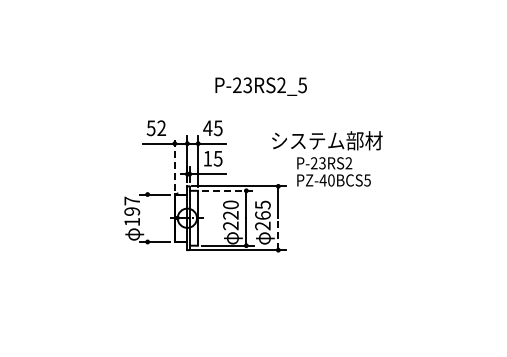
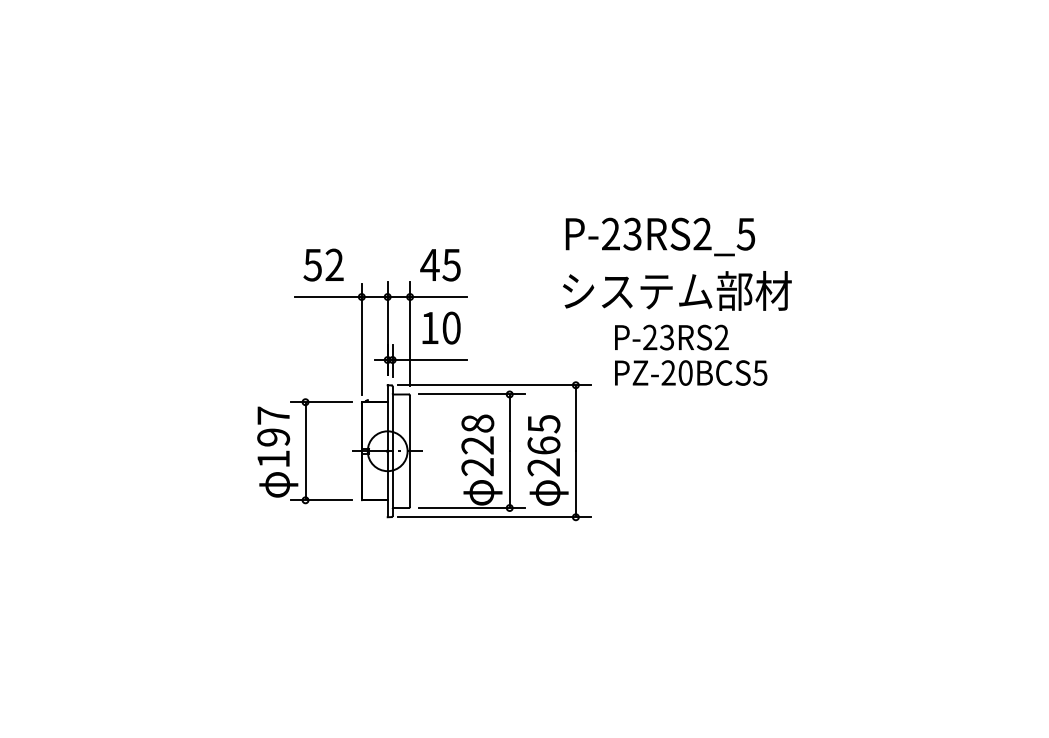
text: (260, 86) -> (658, 236), moved
text: (217, 158) -> (450, 327), 15 -> 10
line: (174, 164) -> (361, 340), dashed -> solid
text: (322, 180) -> (667, 373), PZ-40BCS5 -> PZ-20BCS5
line: (227, 190) -> (470, 393), dashed -> solid
text: (230, 204) -> (476, 422), 220 -> 228
line: (147, 218) -> (305, 451), added
line: (278, 233) -> (576, 482), dashed -> solid

